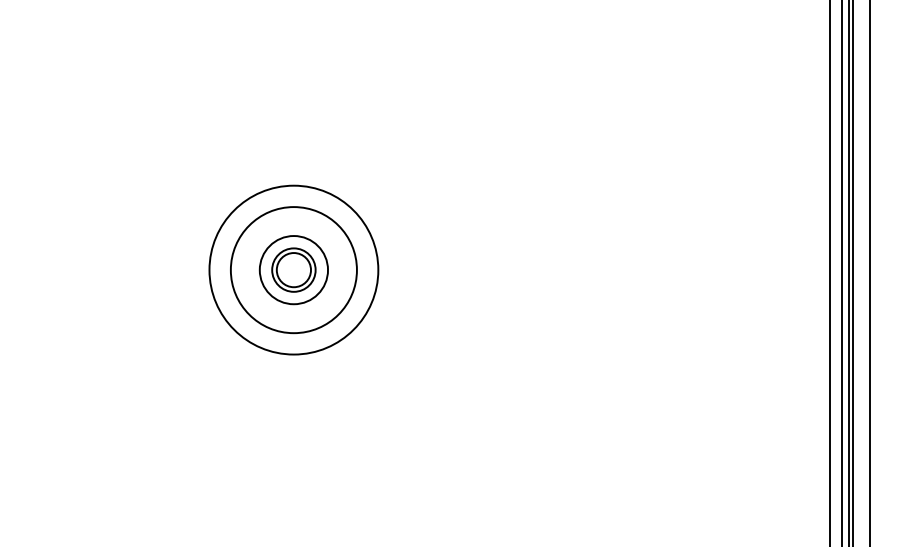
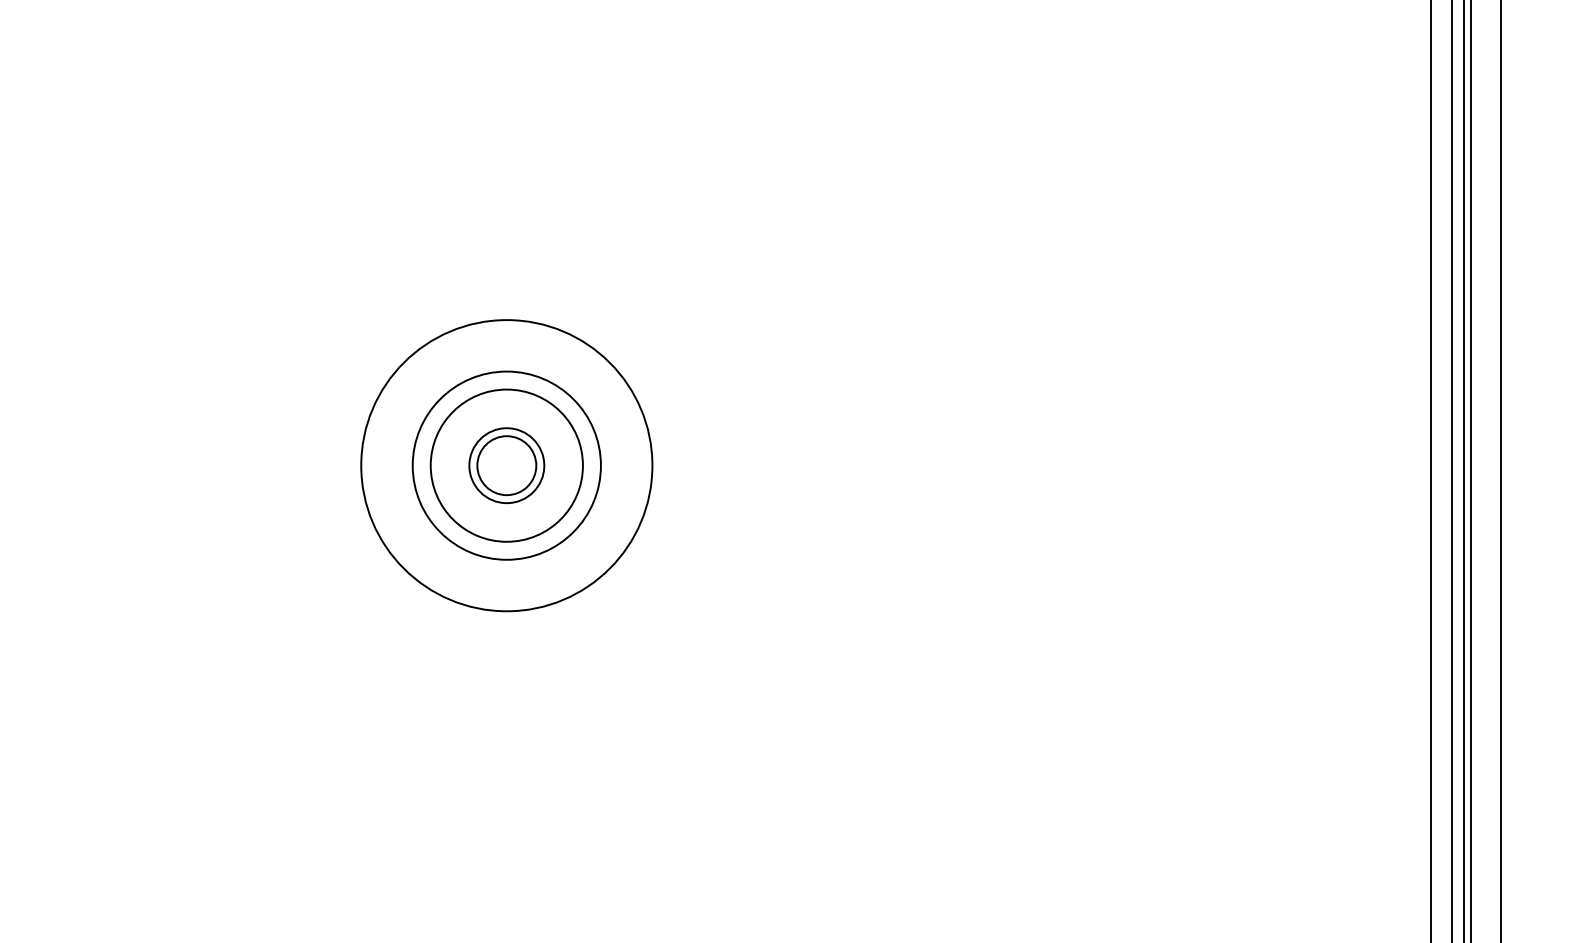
circle: (293, 270) -> (506, 466), size x0.7
circle: (293, 270) -> (506, 466), size x1.6

